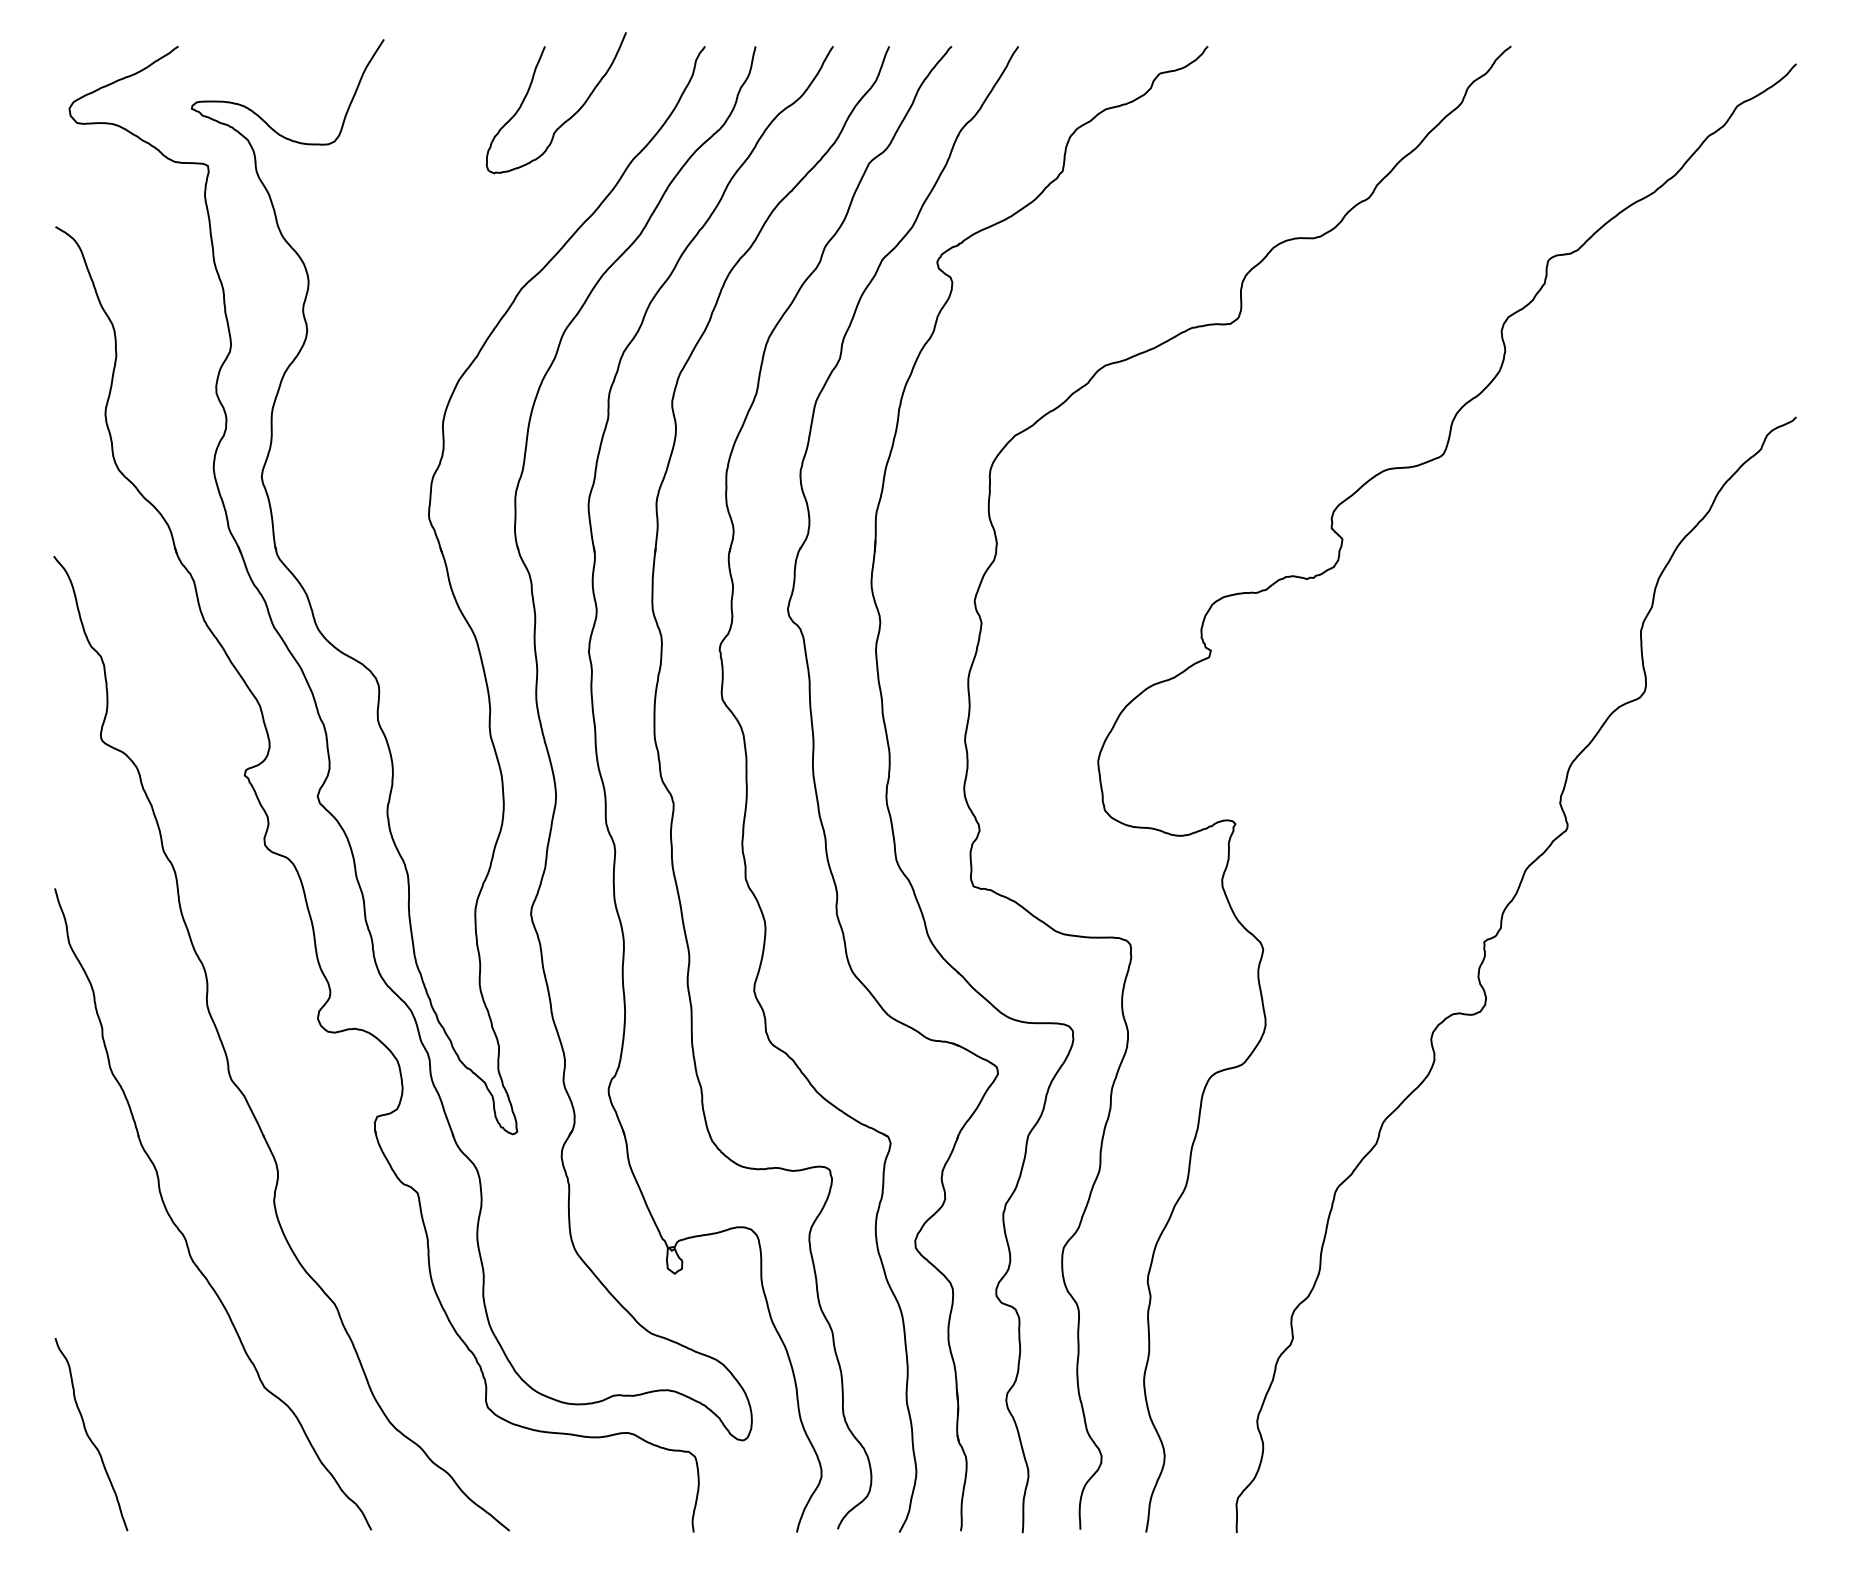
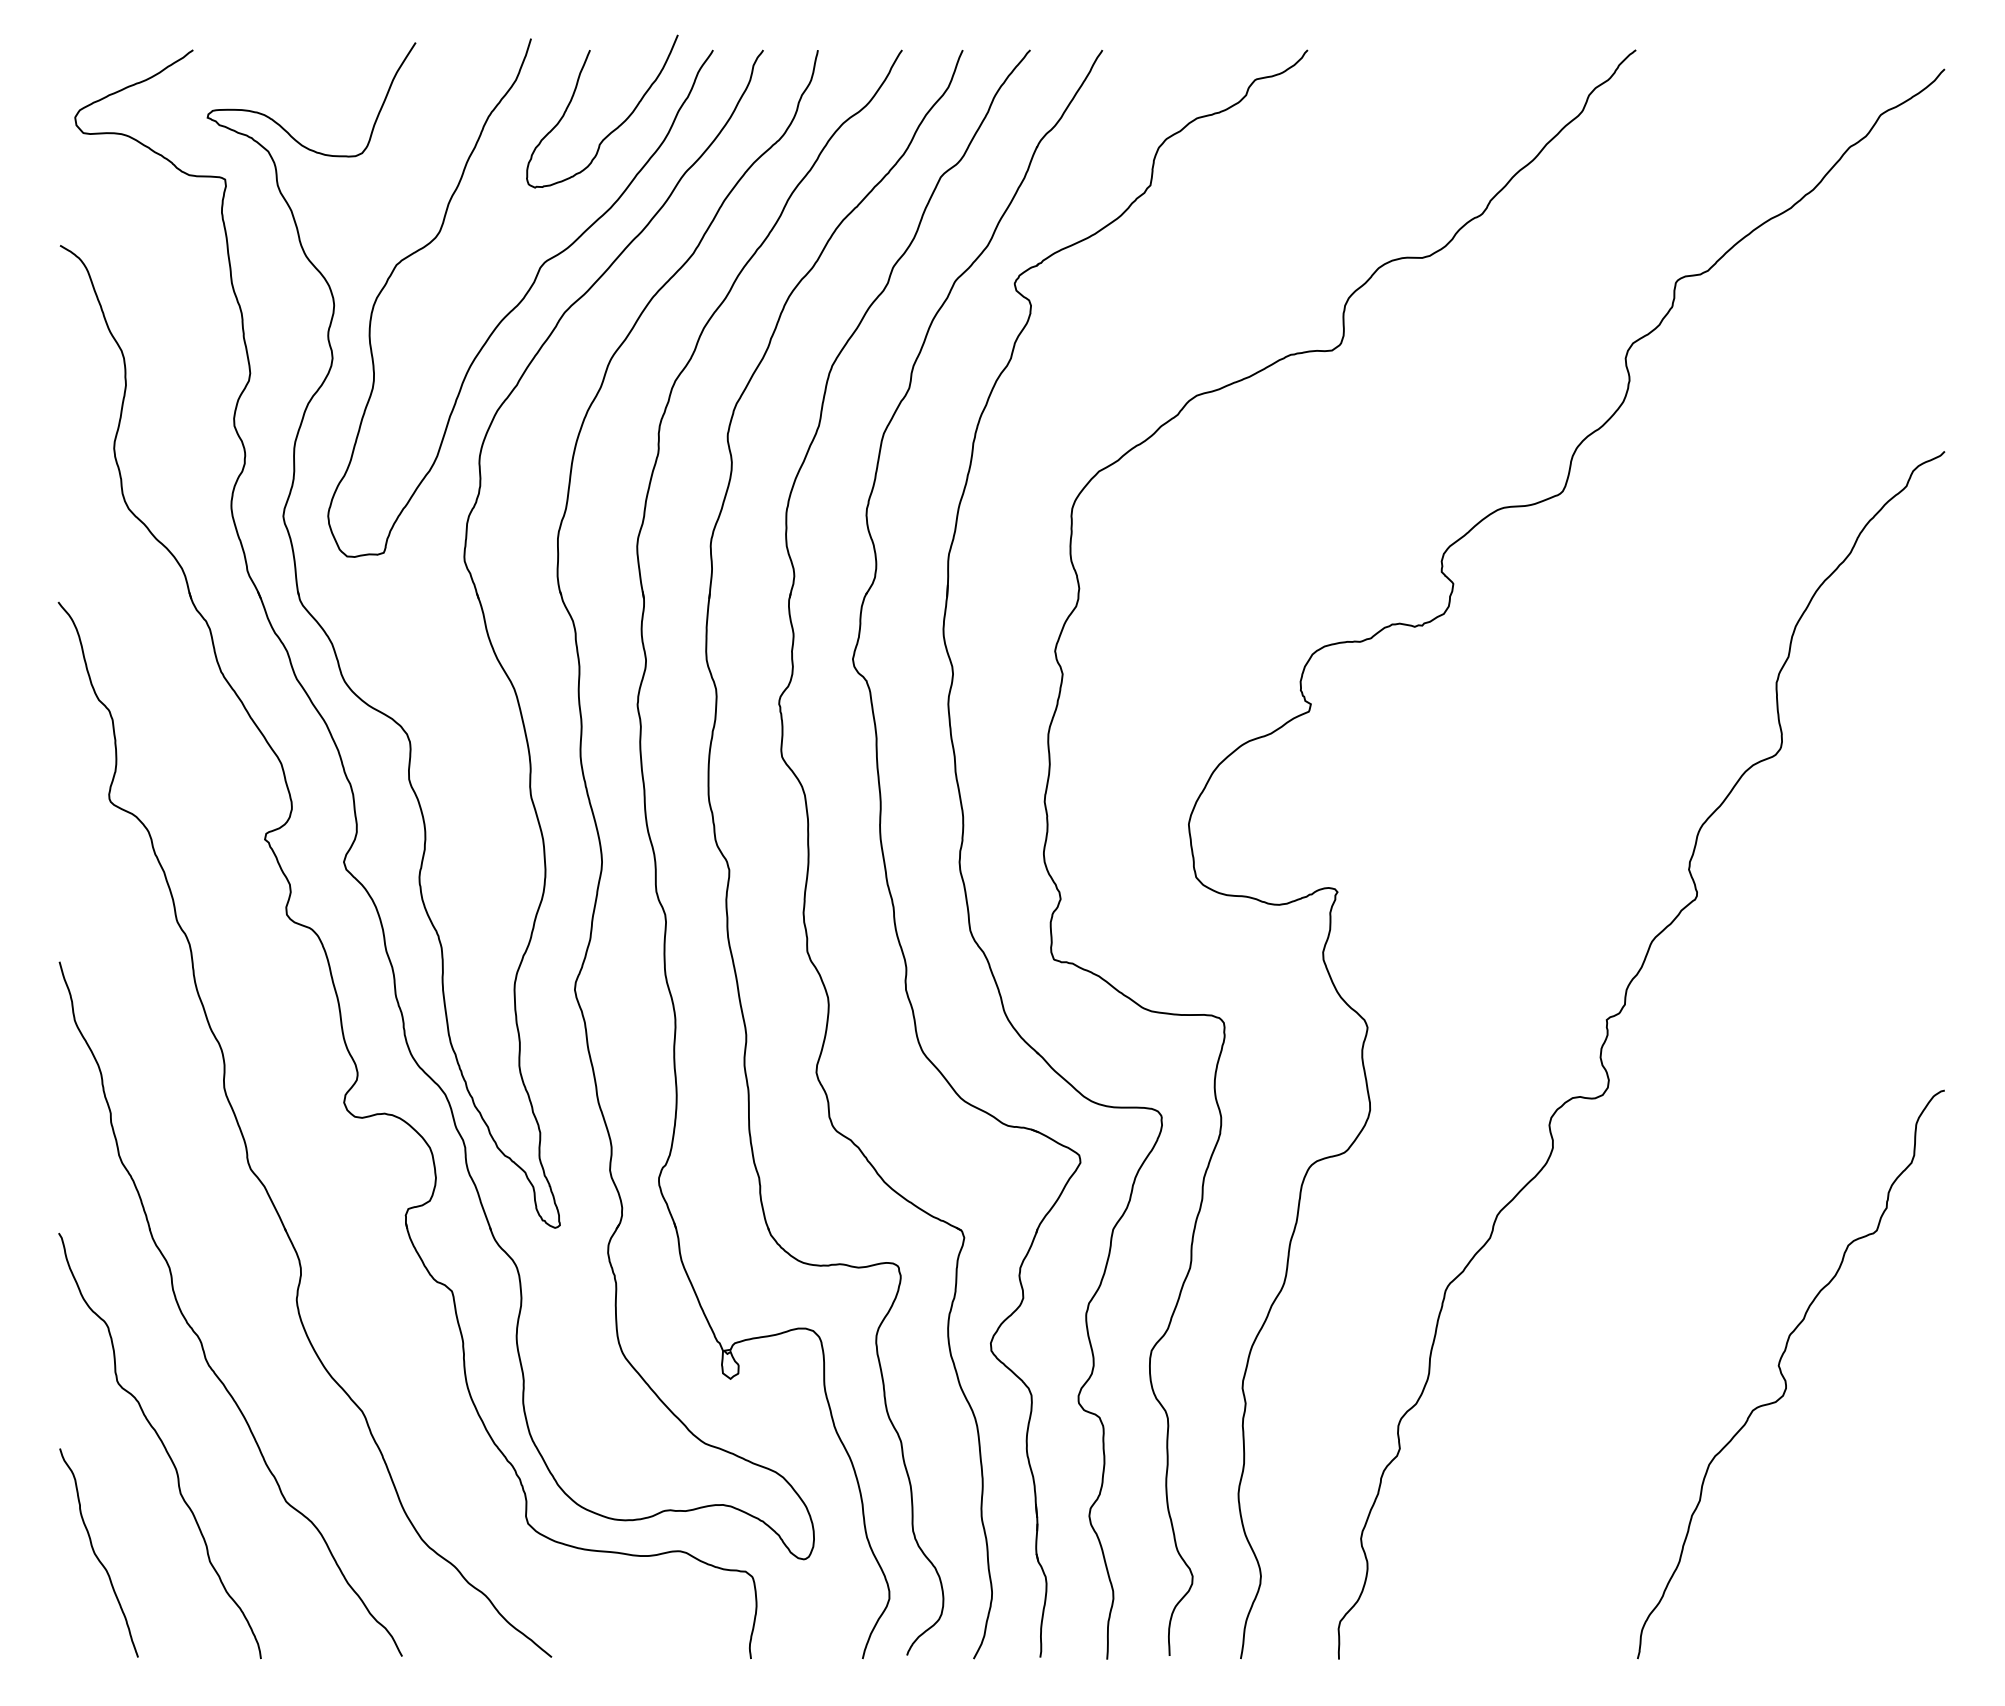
curve: (481, 276) -> (521, 299), added
curve: (1649, 1273) -> (1785, 1378), added
curve: (149, 1334) -> (161, 1444), added

